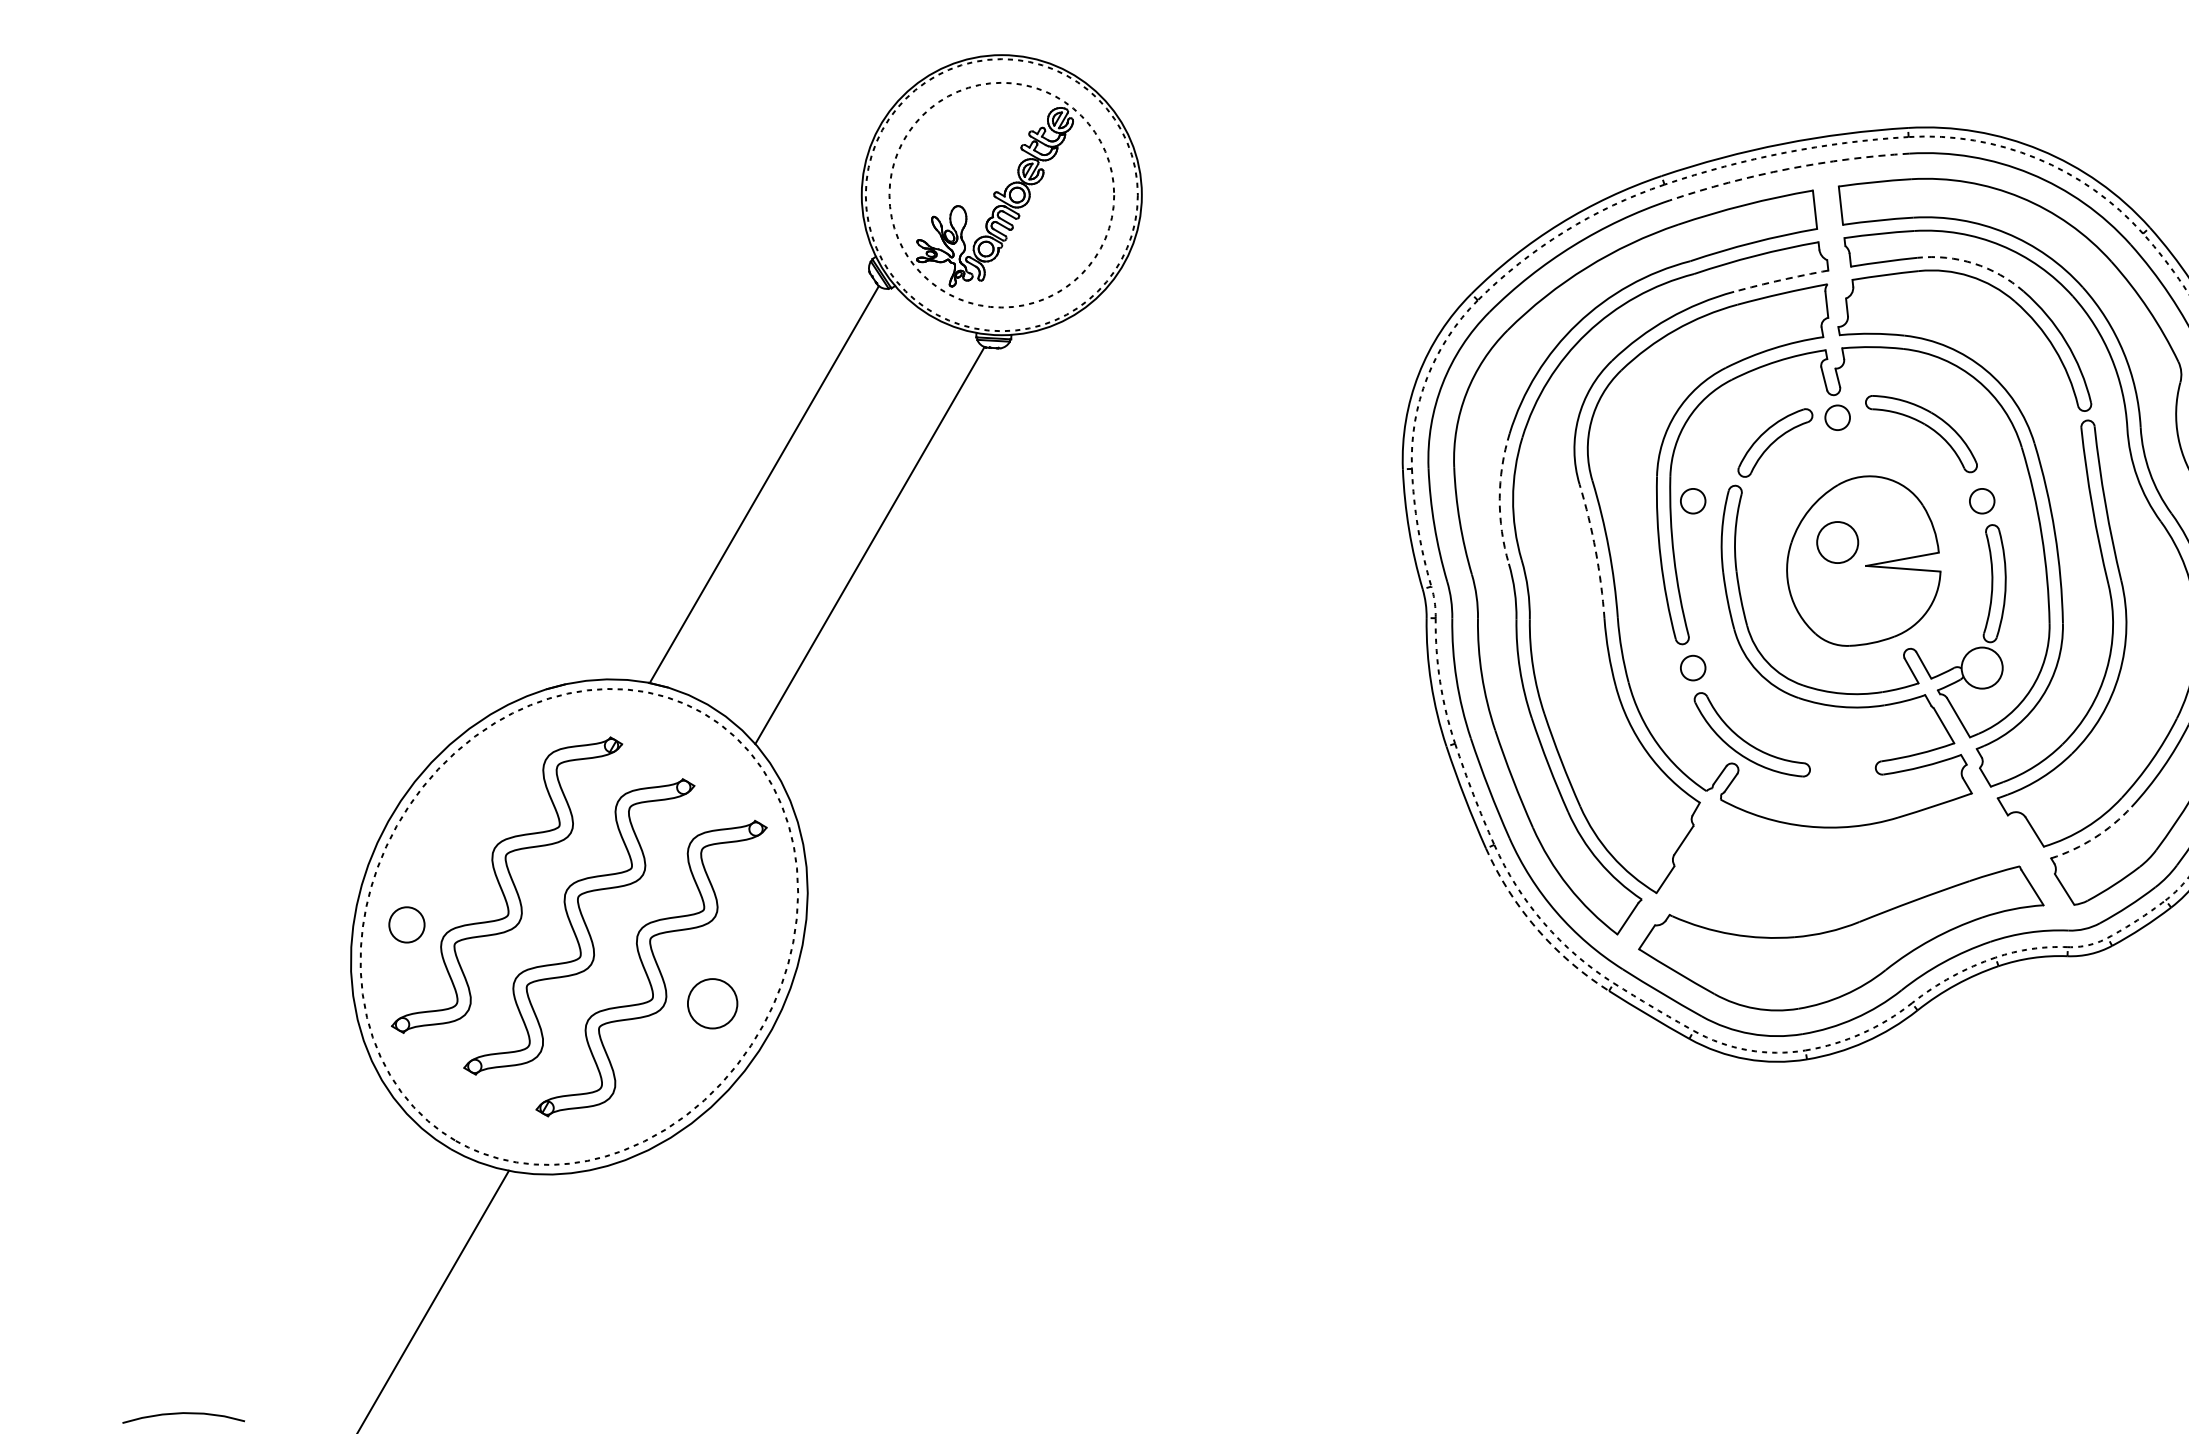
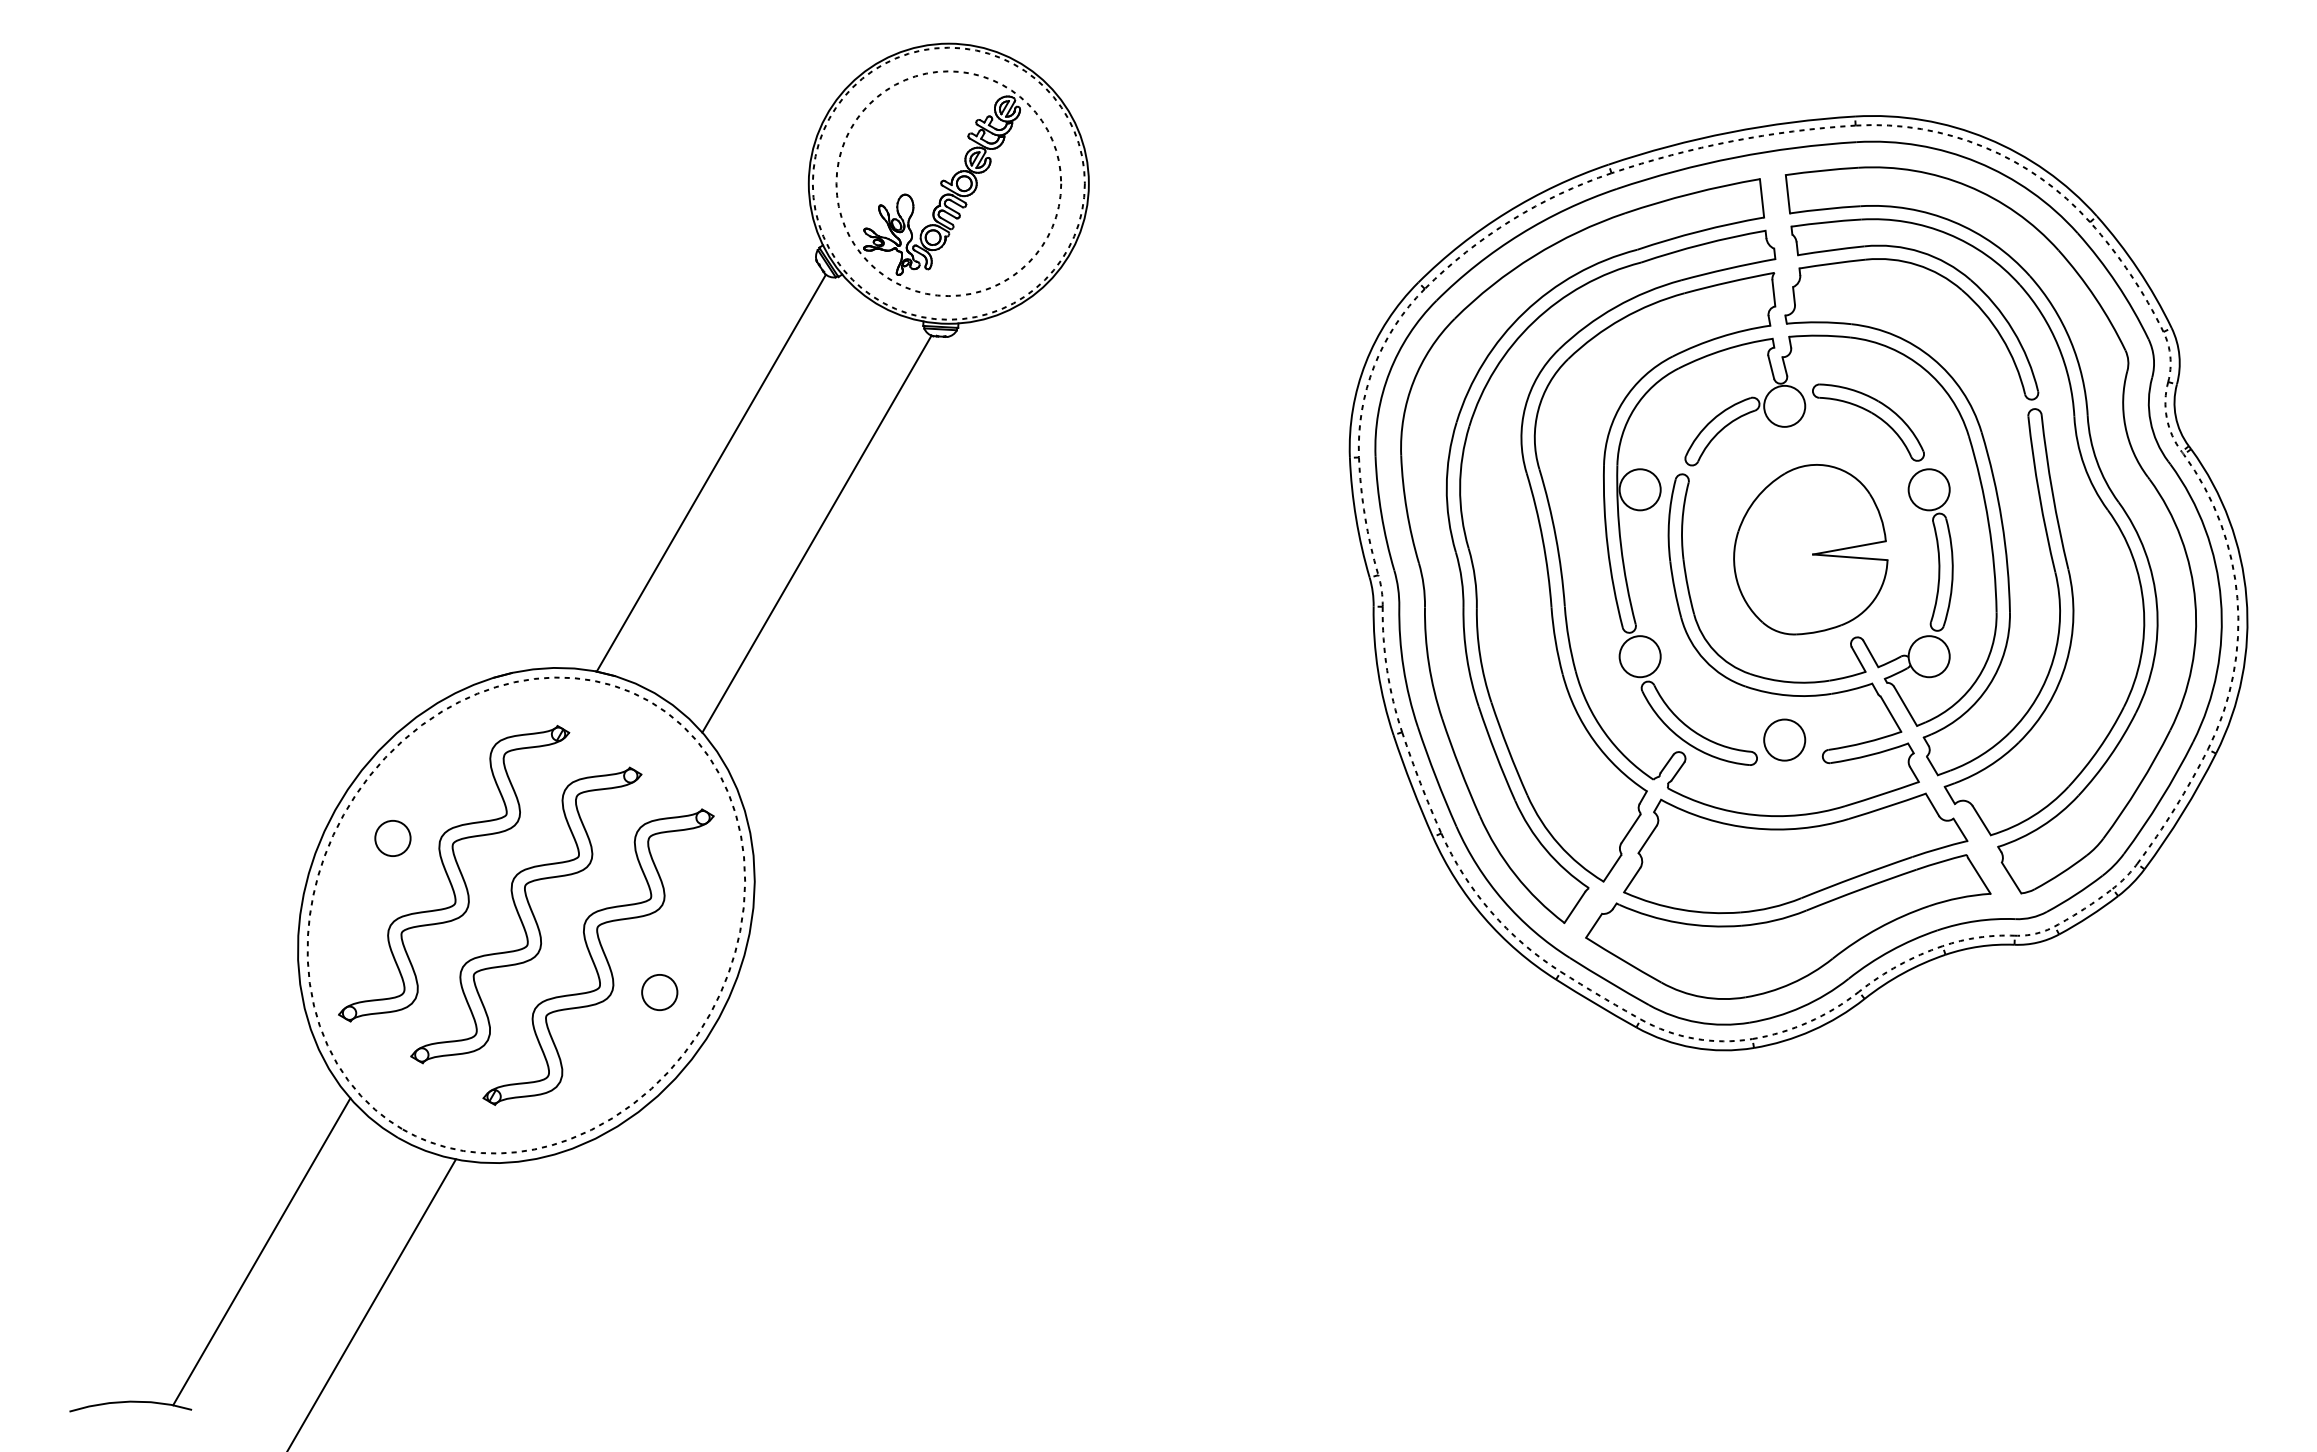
arc: (1788, 168) -> (1735, 157), dashed -> solid
arc: (1974, 263) -> (1921, 252), dashed -> solid
arc: (1781, 279) -> (1728, 268), dashed -> solid
circle: (1837, 416) -> (1784, 405), size x1.67
arc: (1499, 498) -> (1446, 487), dashed -> solid
circle: (1692, 500) -> (1639, 489), size x1.67
circle: (1981, 500) -> (1928, 489), size x1.67
circle: (1837, 541) -> (1784, 739), moved
arc: (1595, 550) -> (1542, 539), dashed -> solid
circle: (1692, 667) -> (1639, 656), size x1.67
arc: (2094, 837) -> (2041, 826), dashed -> solid
part: (1848, 864) -> (1795, 853), added
circle: (406, 924) -> (392, 838), moved
arc: (1536, 928) -> (1483, 917), dashed -> solid
circle: (712, 1003) -> (659, 992), size x0.71
line: (314, 1262) -> (261, 1251), added

